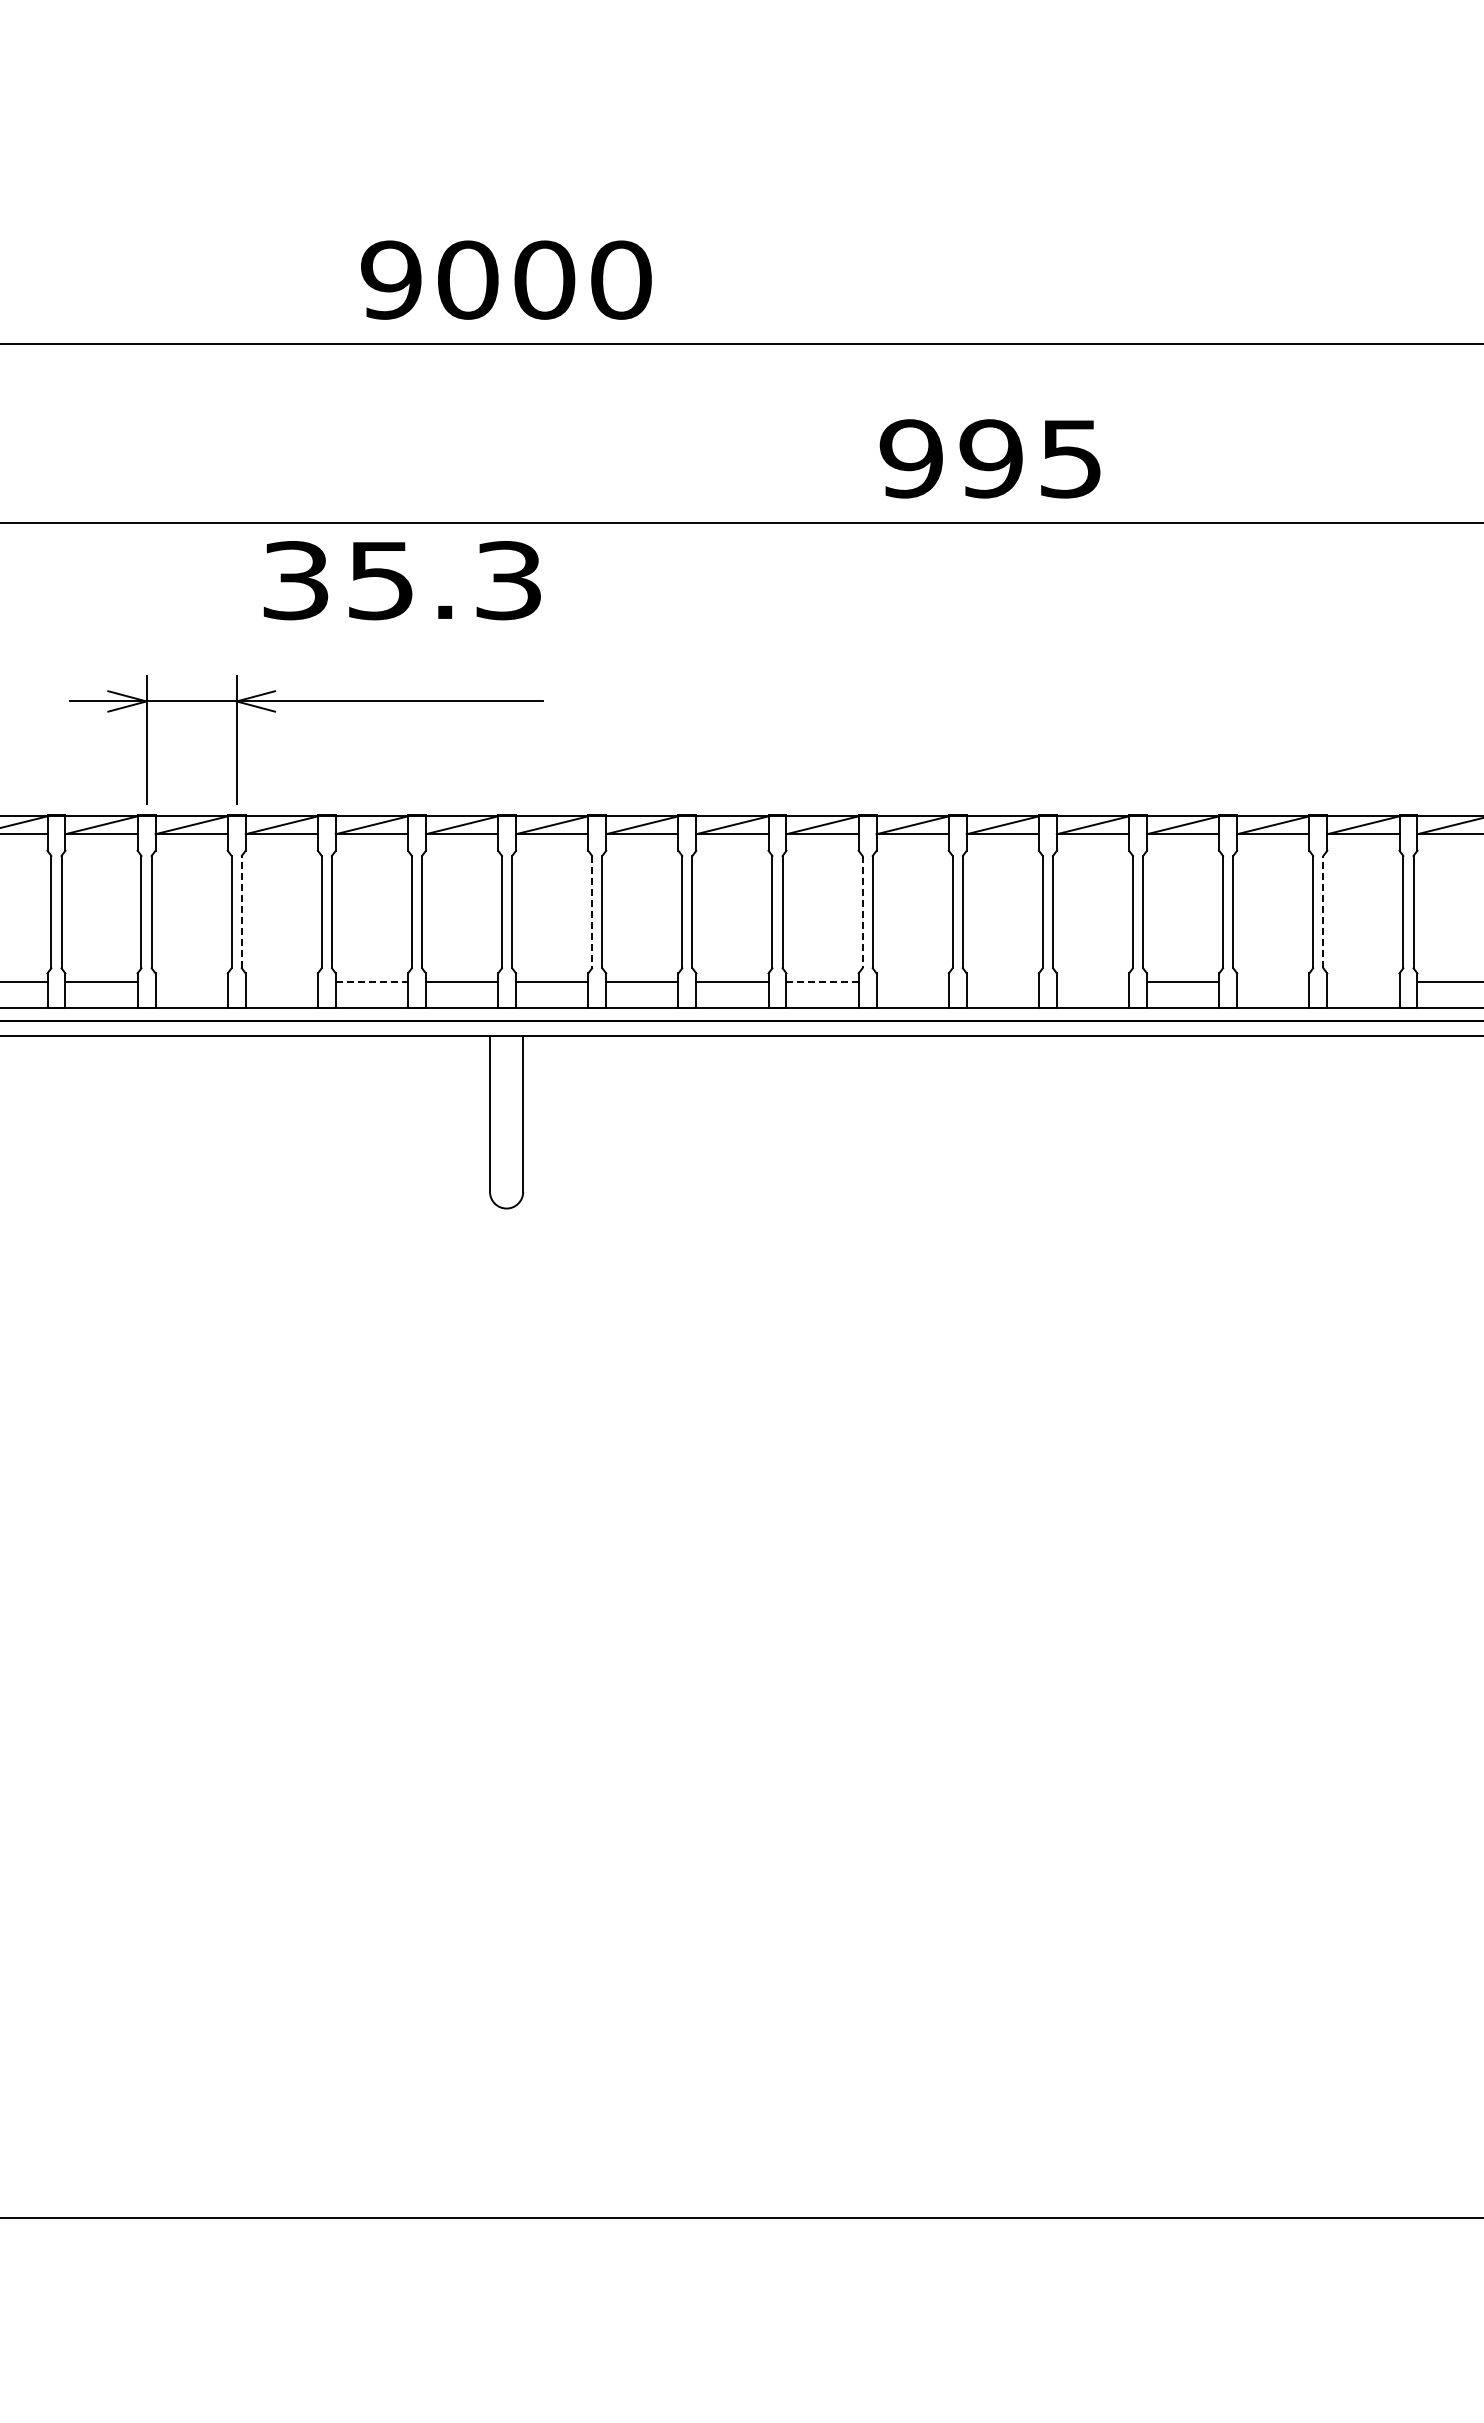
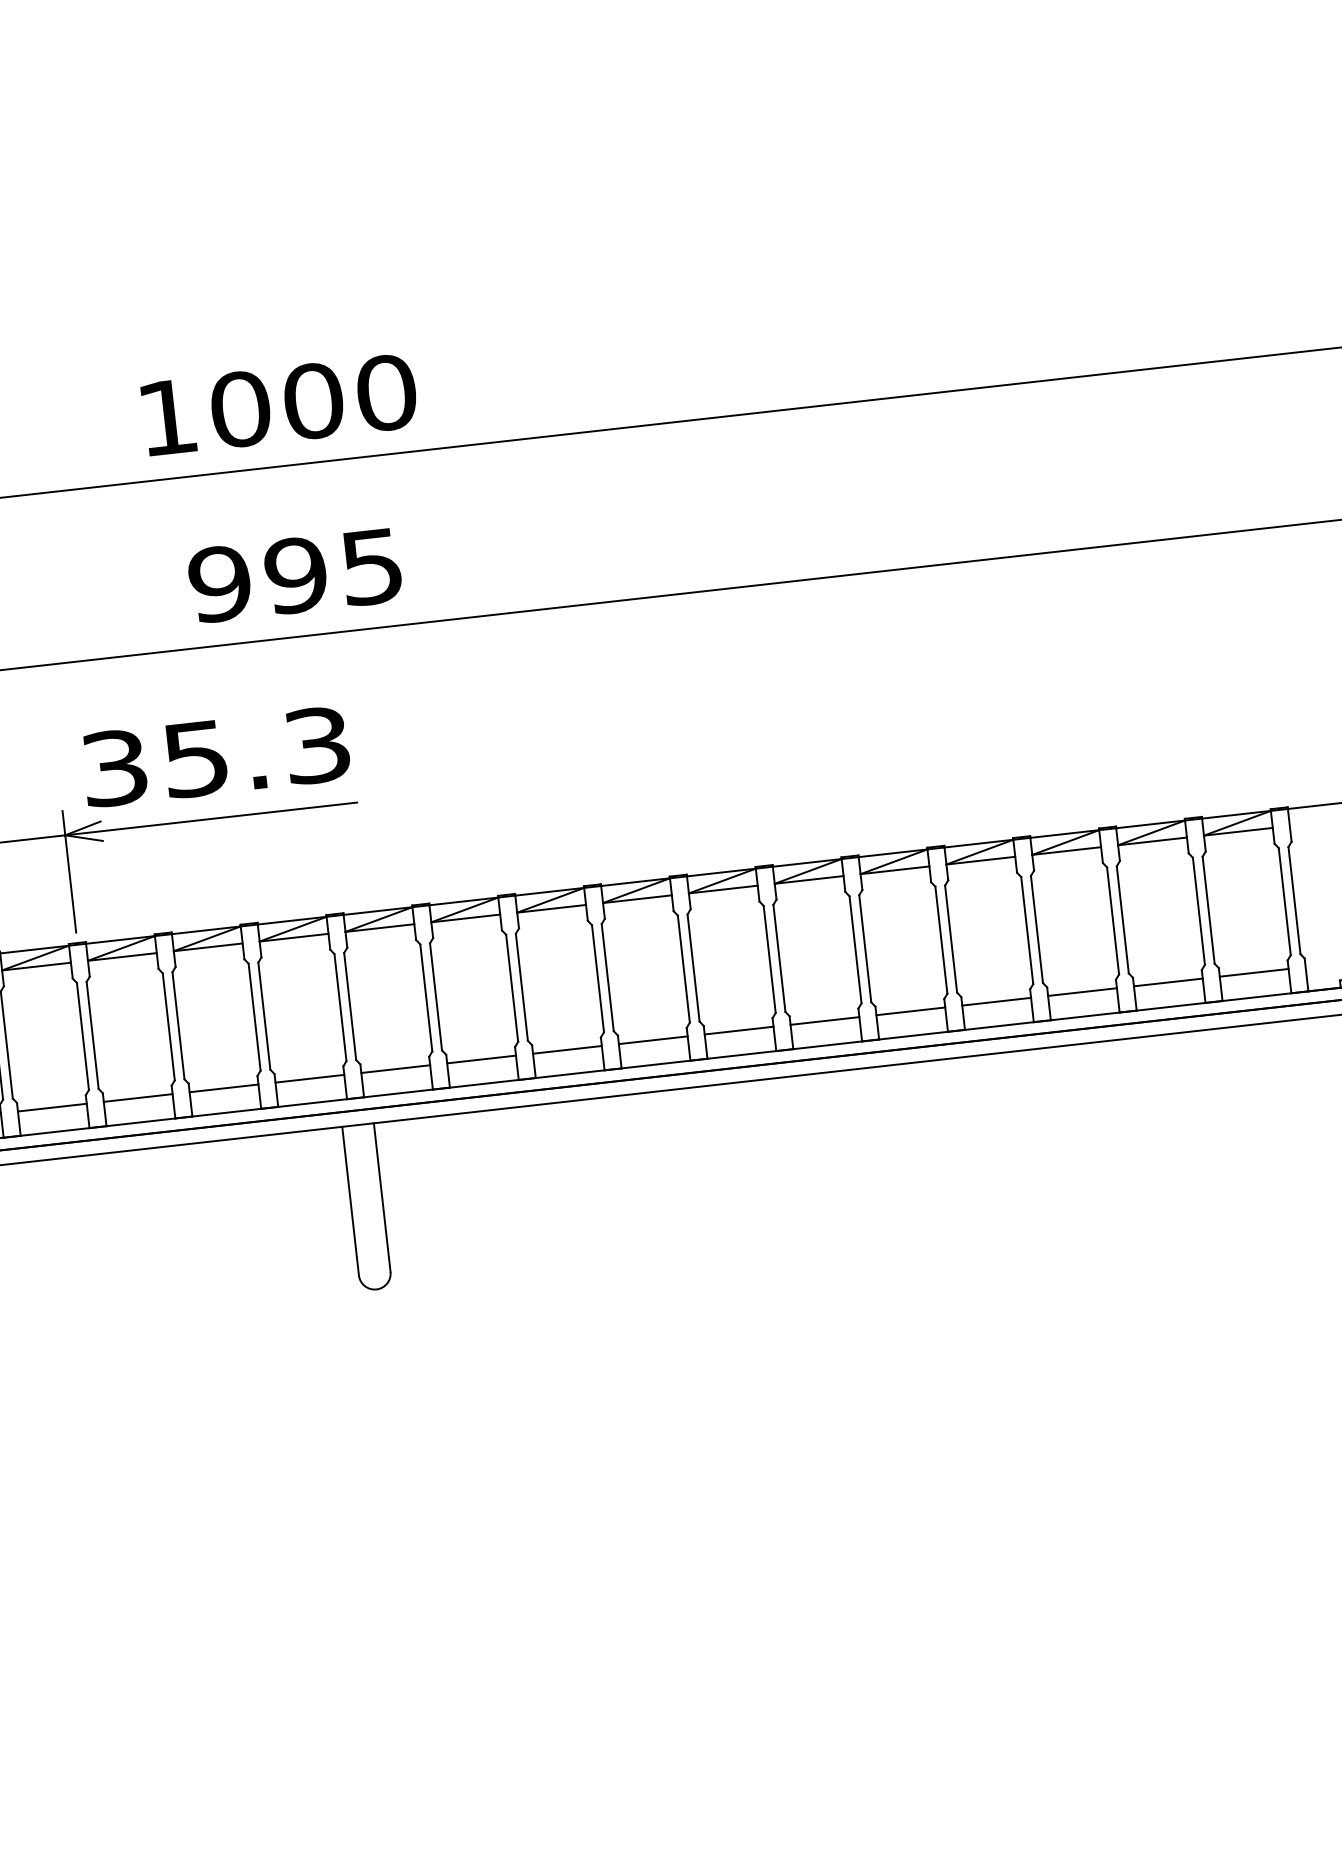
text: (391, 279) -> (167, 416), 9000 -> 1000
text: (989, 458) -> (294, 575), moved
text: (401, 580) -> (215, 756), moved
line: (241, 911) -> (92, 1034), dashed -> solid
line: (1323, 911) -> (1122, 919), dashed -> solid
line: (592, 912) -> (426, 998), dashed -> solid
line: (862, 912) -> (683, 969), dashed -> solid
line: (191, 982) -> (52, 1107), added
line: (281, 982) -> (137, 1098), added
line: (372, 982) -> (224, 1088), dashed -> solid
line: (823, 982) -> (654, 1040), dashed -> solid
line: (912, 982) -> (738, 1030), added
line: (1002, 982) -> (824, 1021), added
line: (1092, 982) -> (910, 1011), added
line: (1273, 982) -> (1082, 992), added
line: (1363, 982) -> (1168, 982), added

